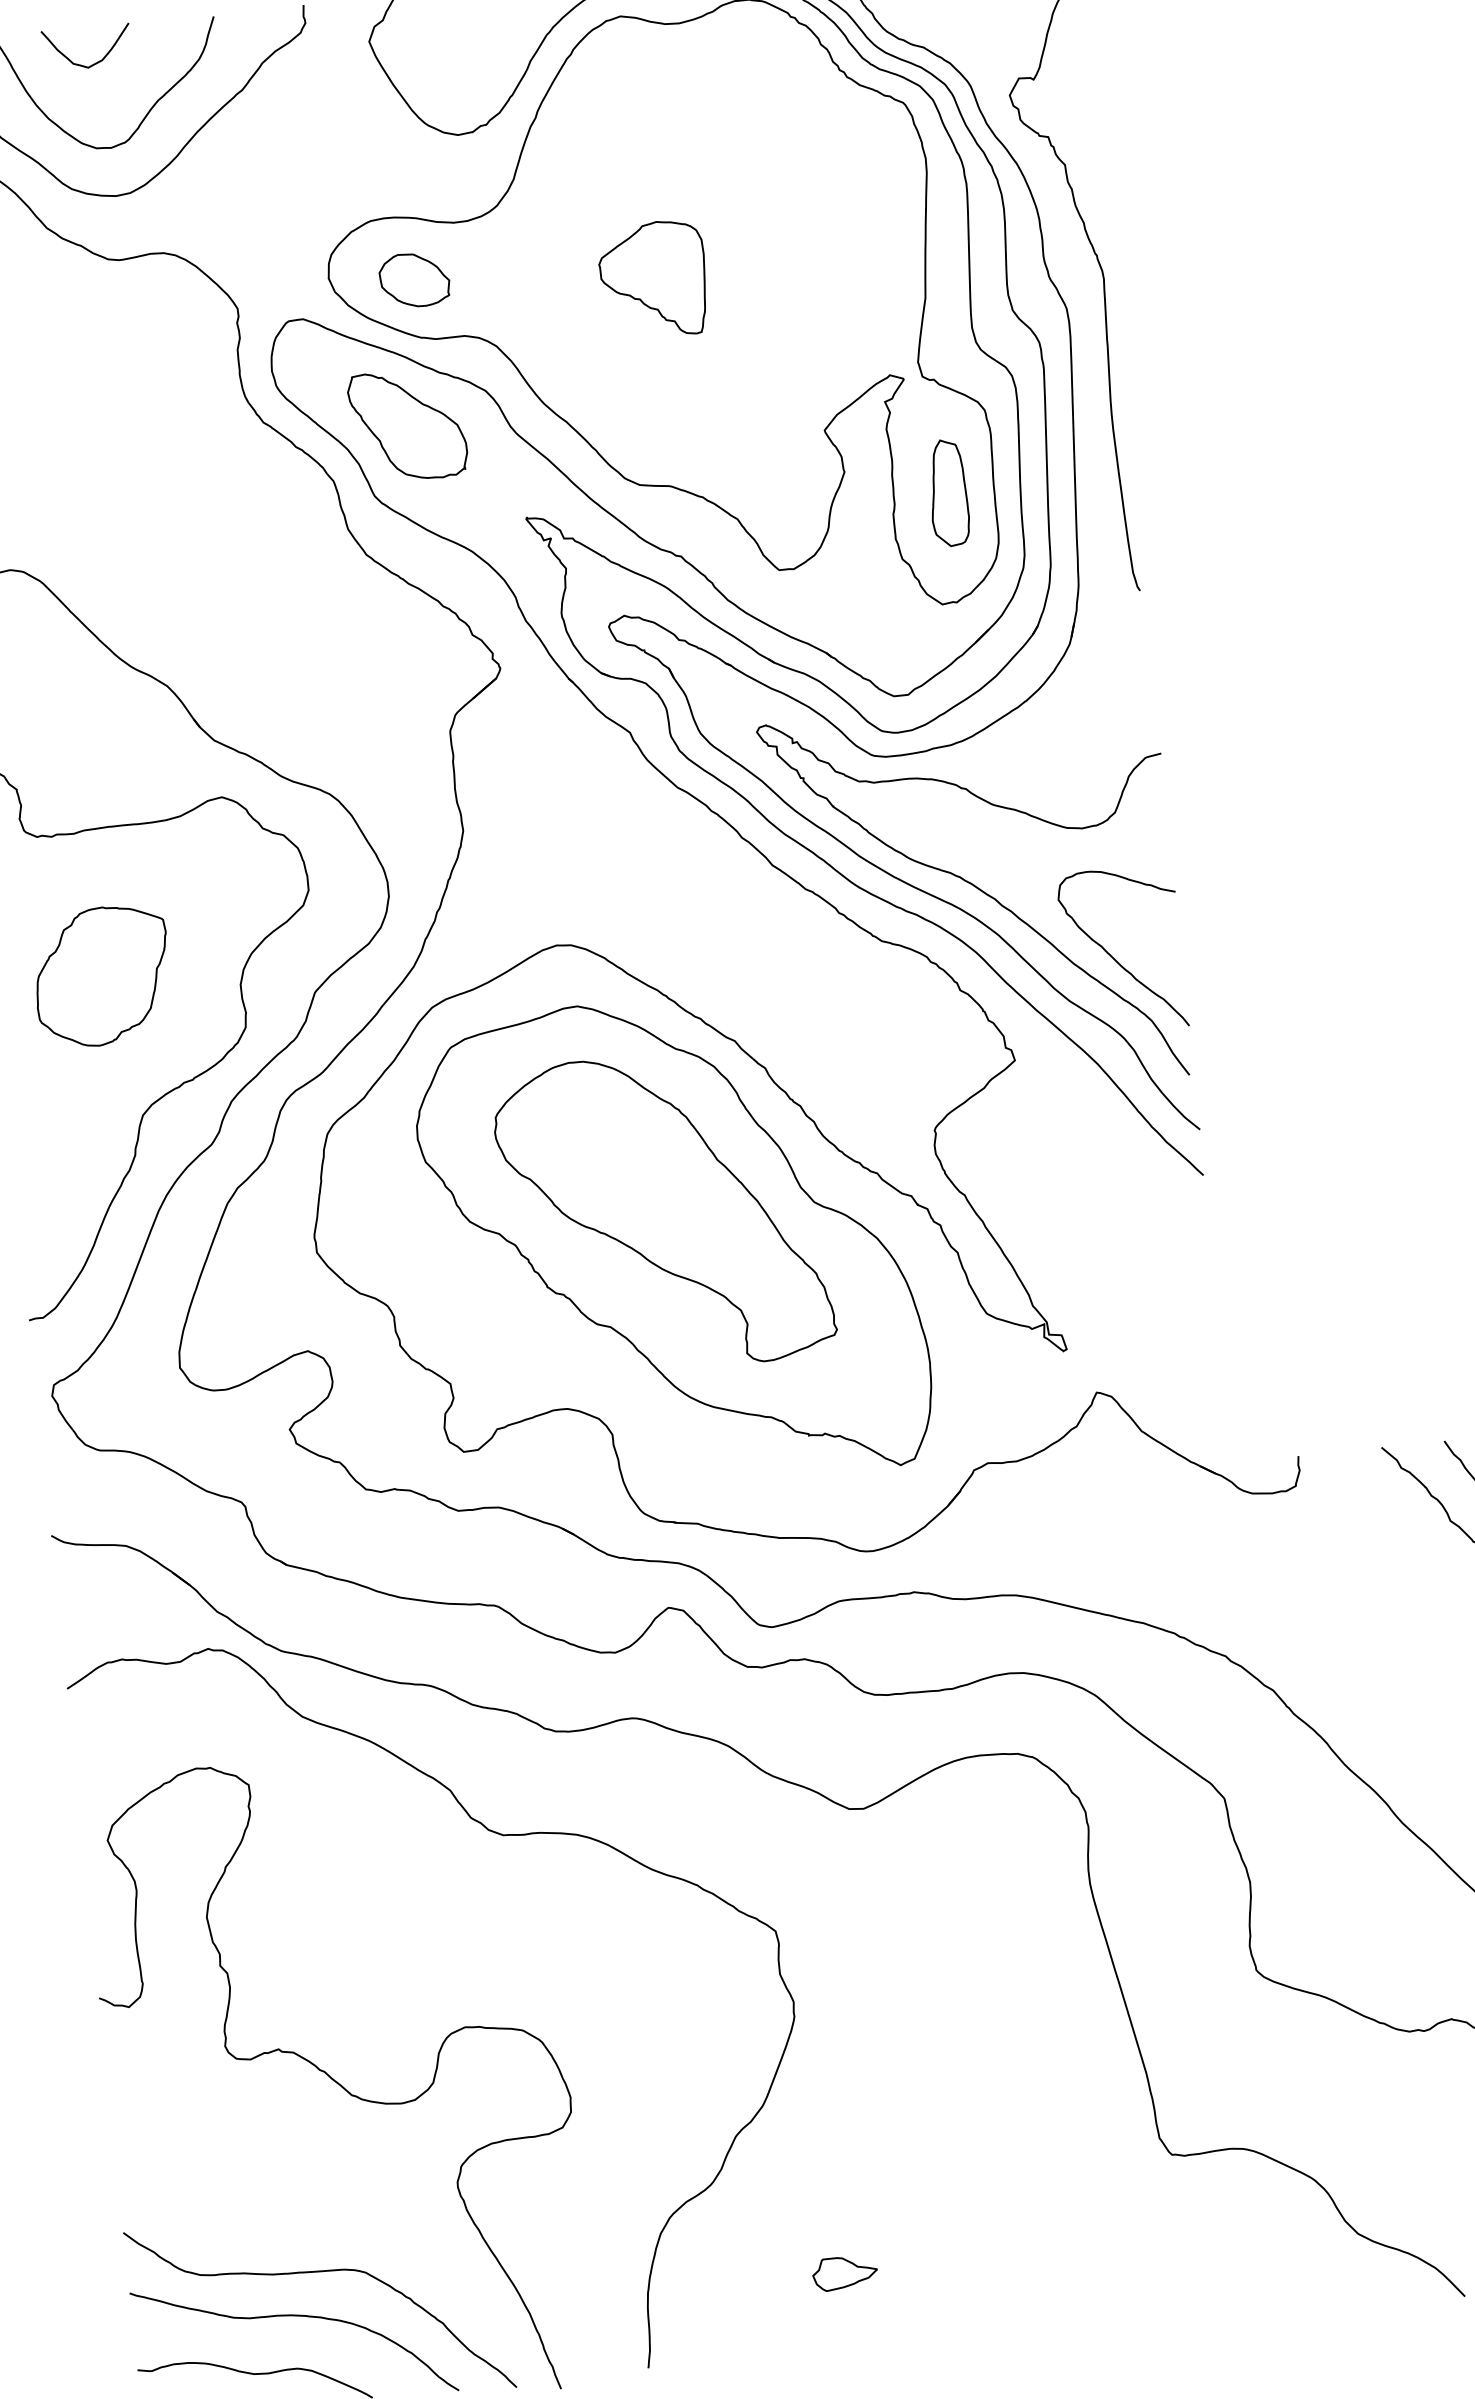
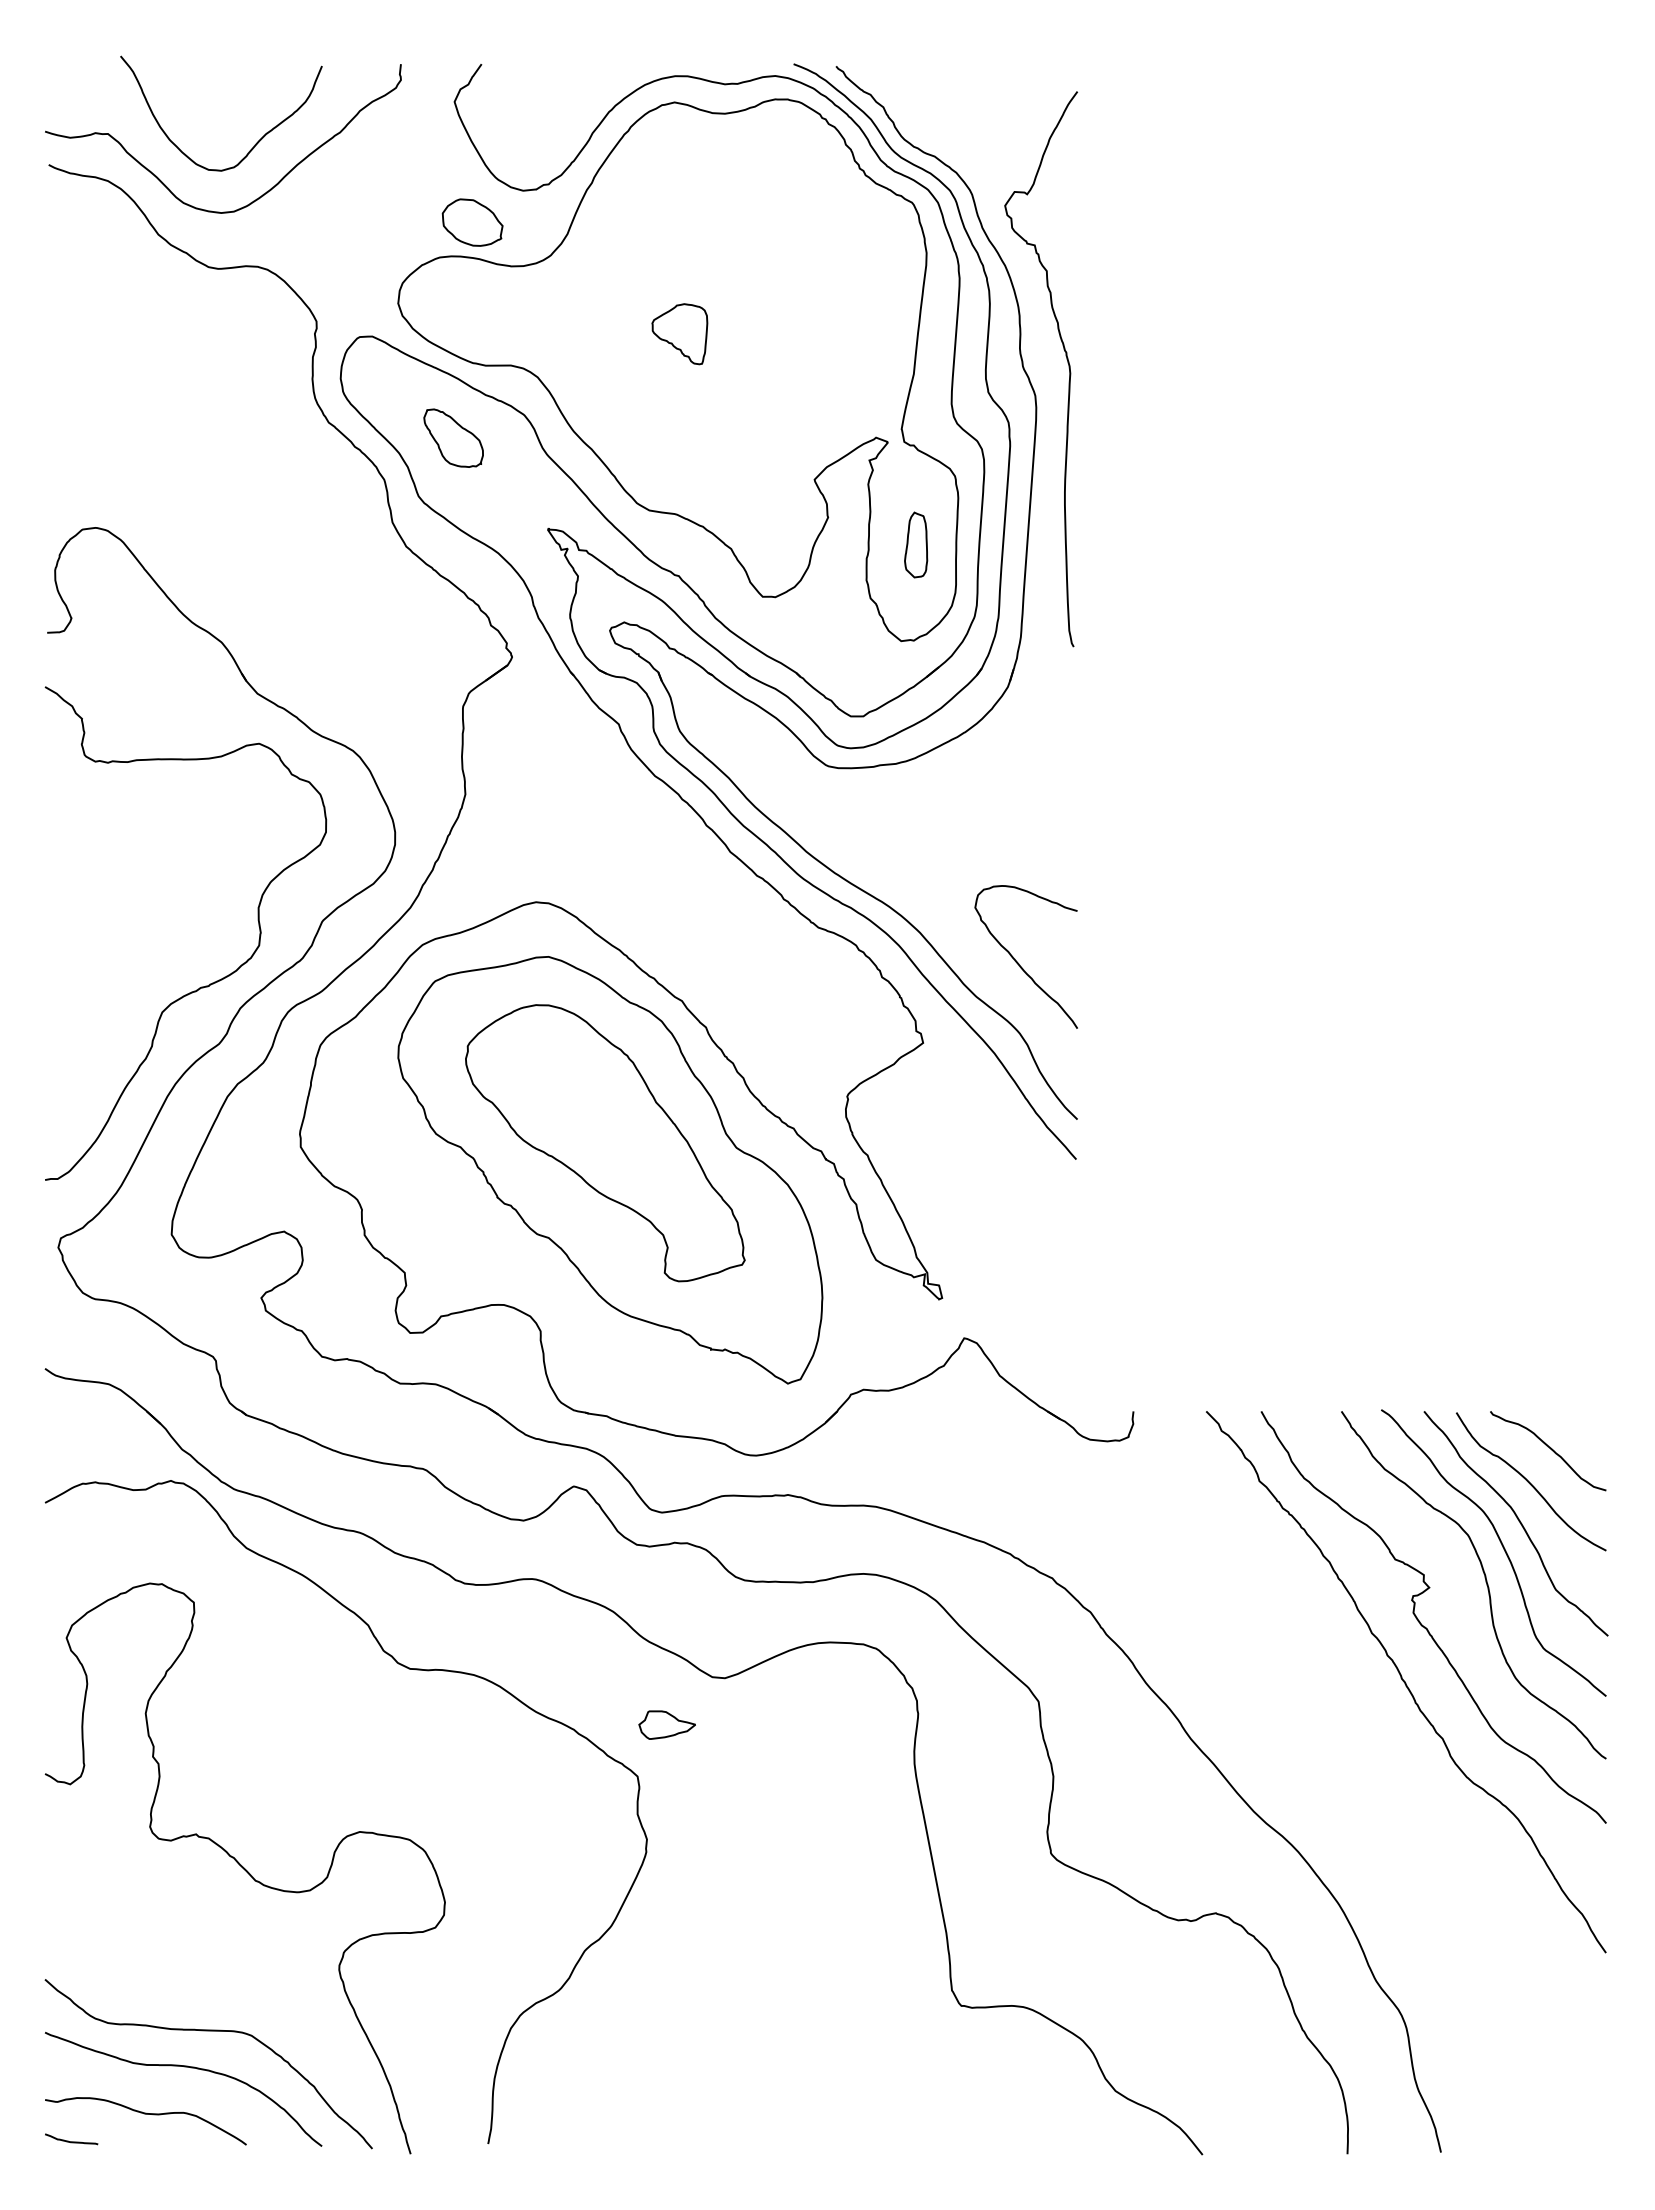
curve: (94, 62) -> (214, 95), removed
part: (414, 279) -> (472, 222), moved
part: (653, 280) -> (679, 334), size x0.6
part: (407, 426) -> (453, 438), size x0.6
part: (947, 492) -> (915, 544), size x0.7
curve: (980, 891) -> (908, 893), removed
part: (102, 975) -> (139, 887), removed
part: (844, 2272) -> (666, 1724), moved

